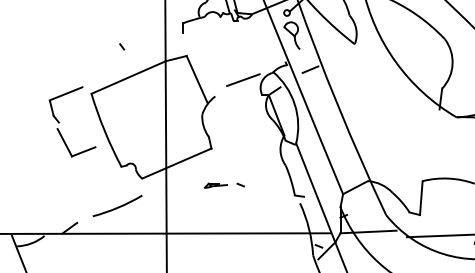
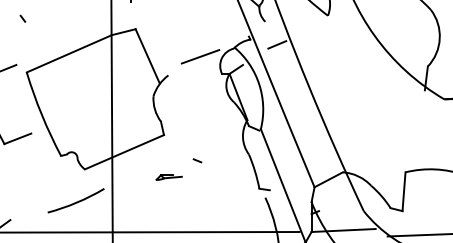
line: (122, 46) -> (23, 18), moved
line: (240, 184) -> (197, 160), moved
arc: (117, 206) -> (75, 201), moved

